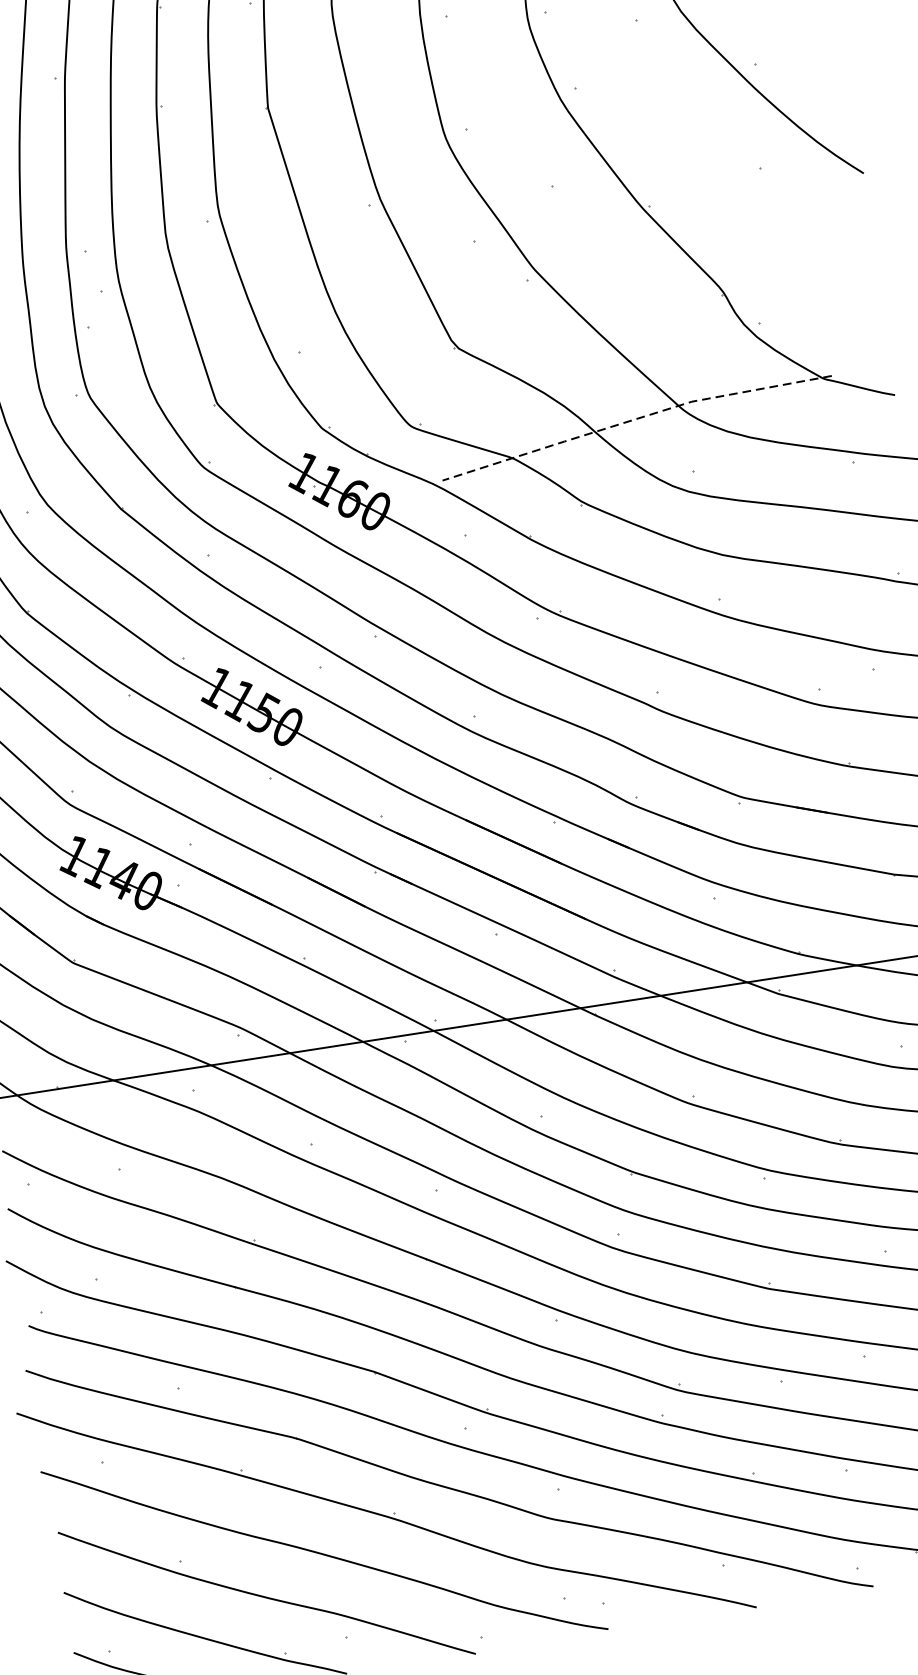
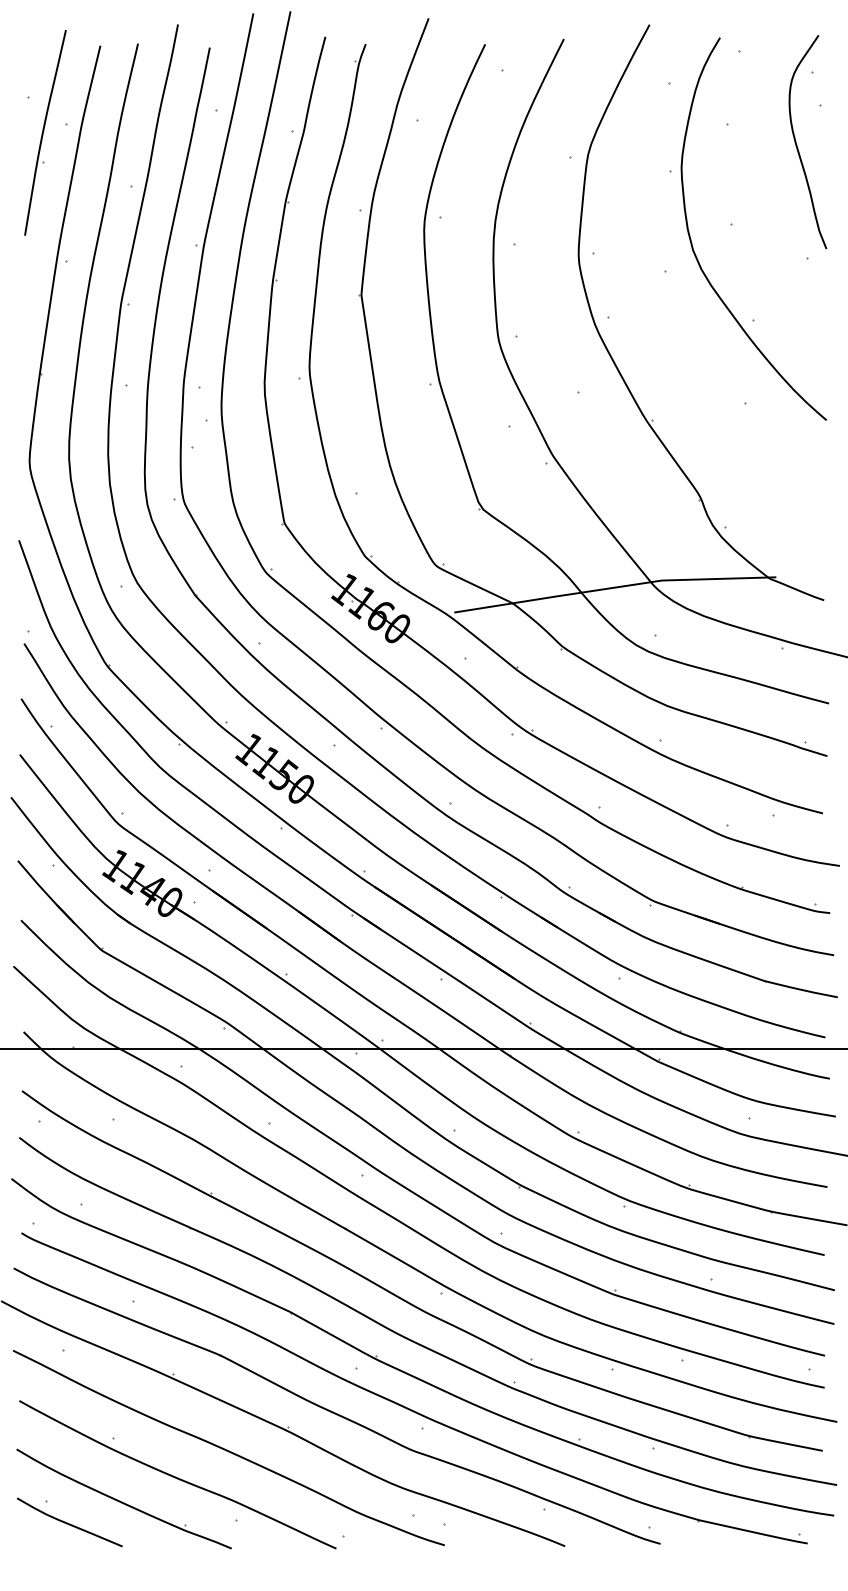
line: (634, 419) -> (614, 587), dashed -> solid

